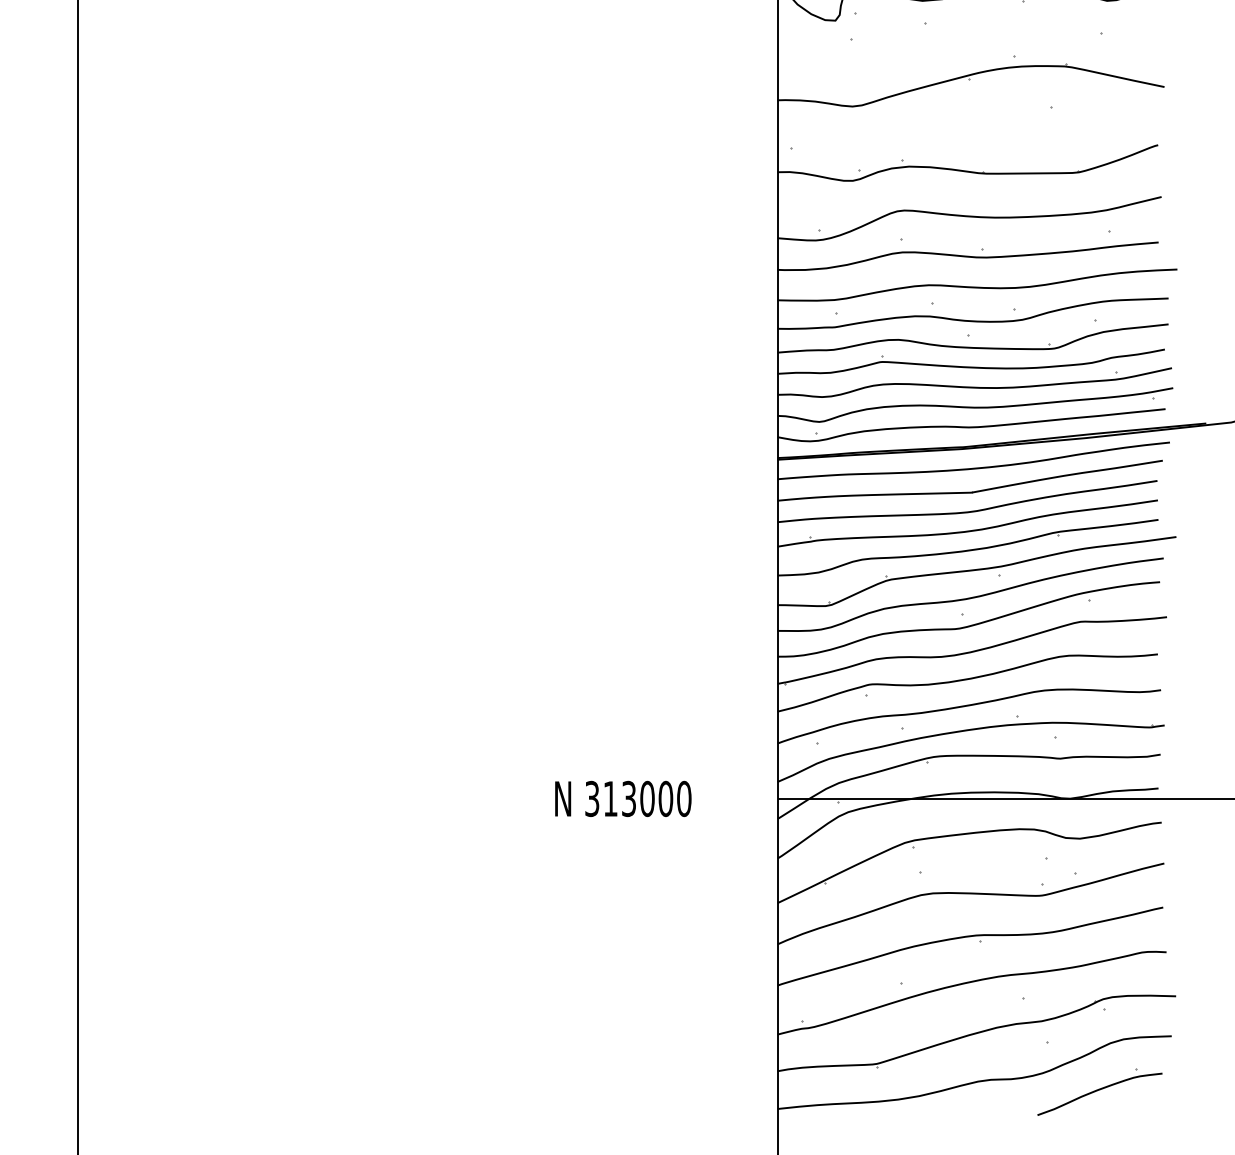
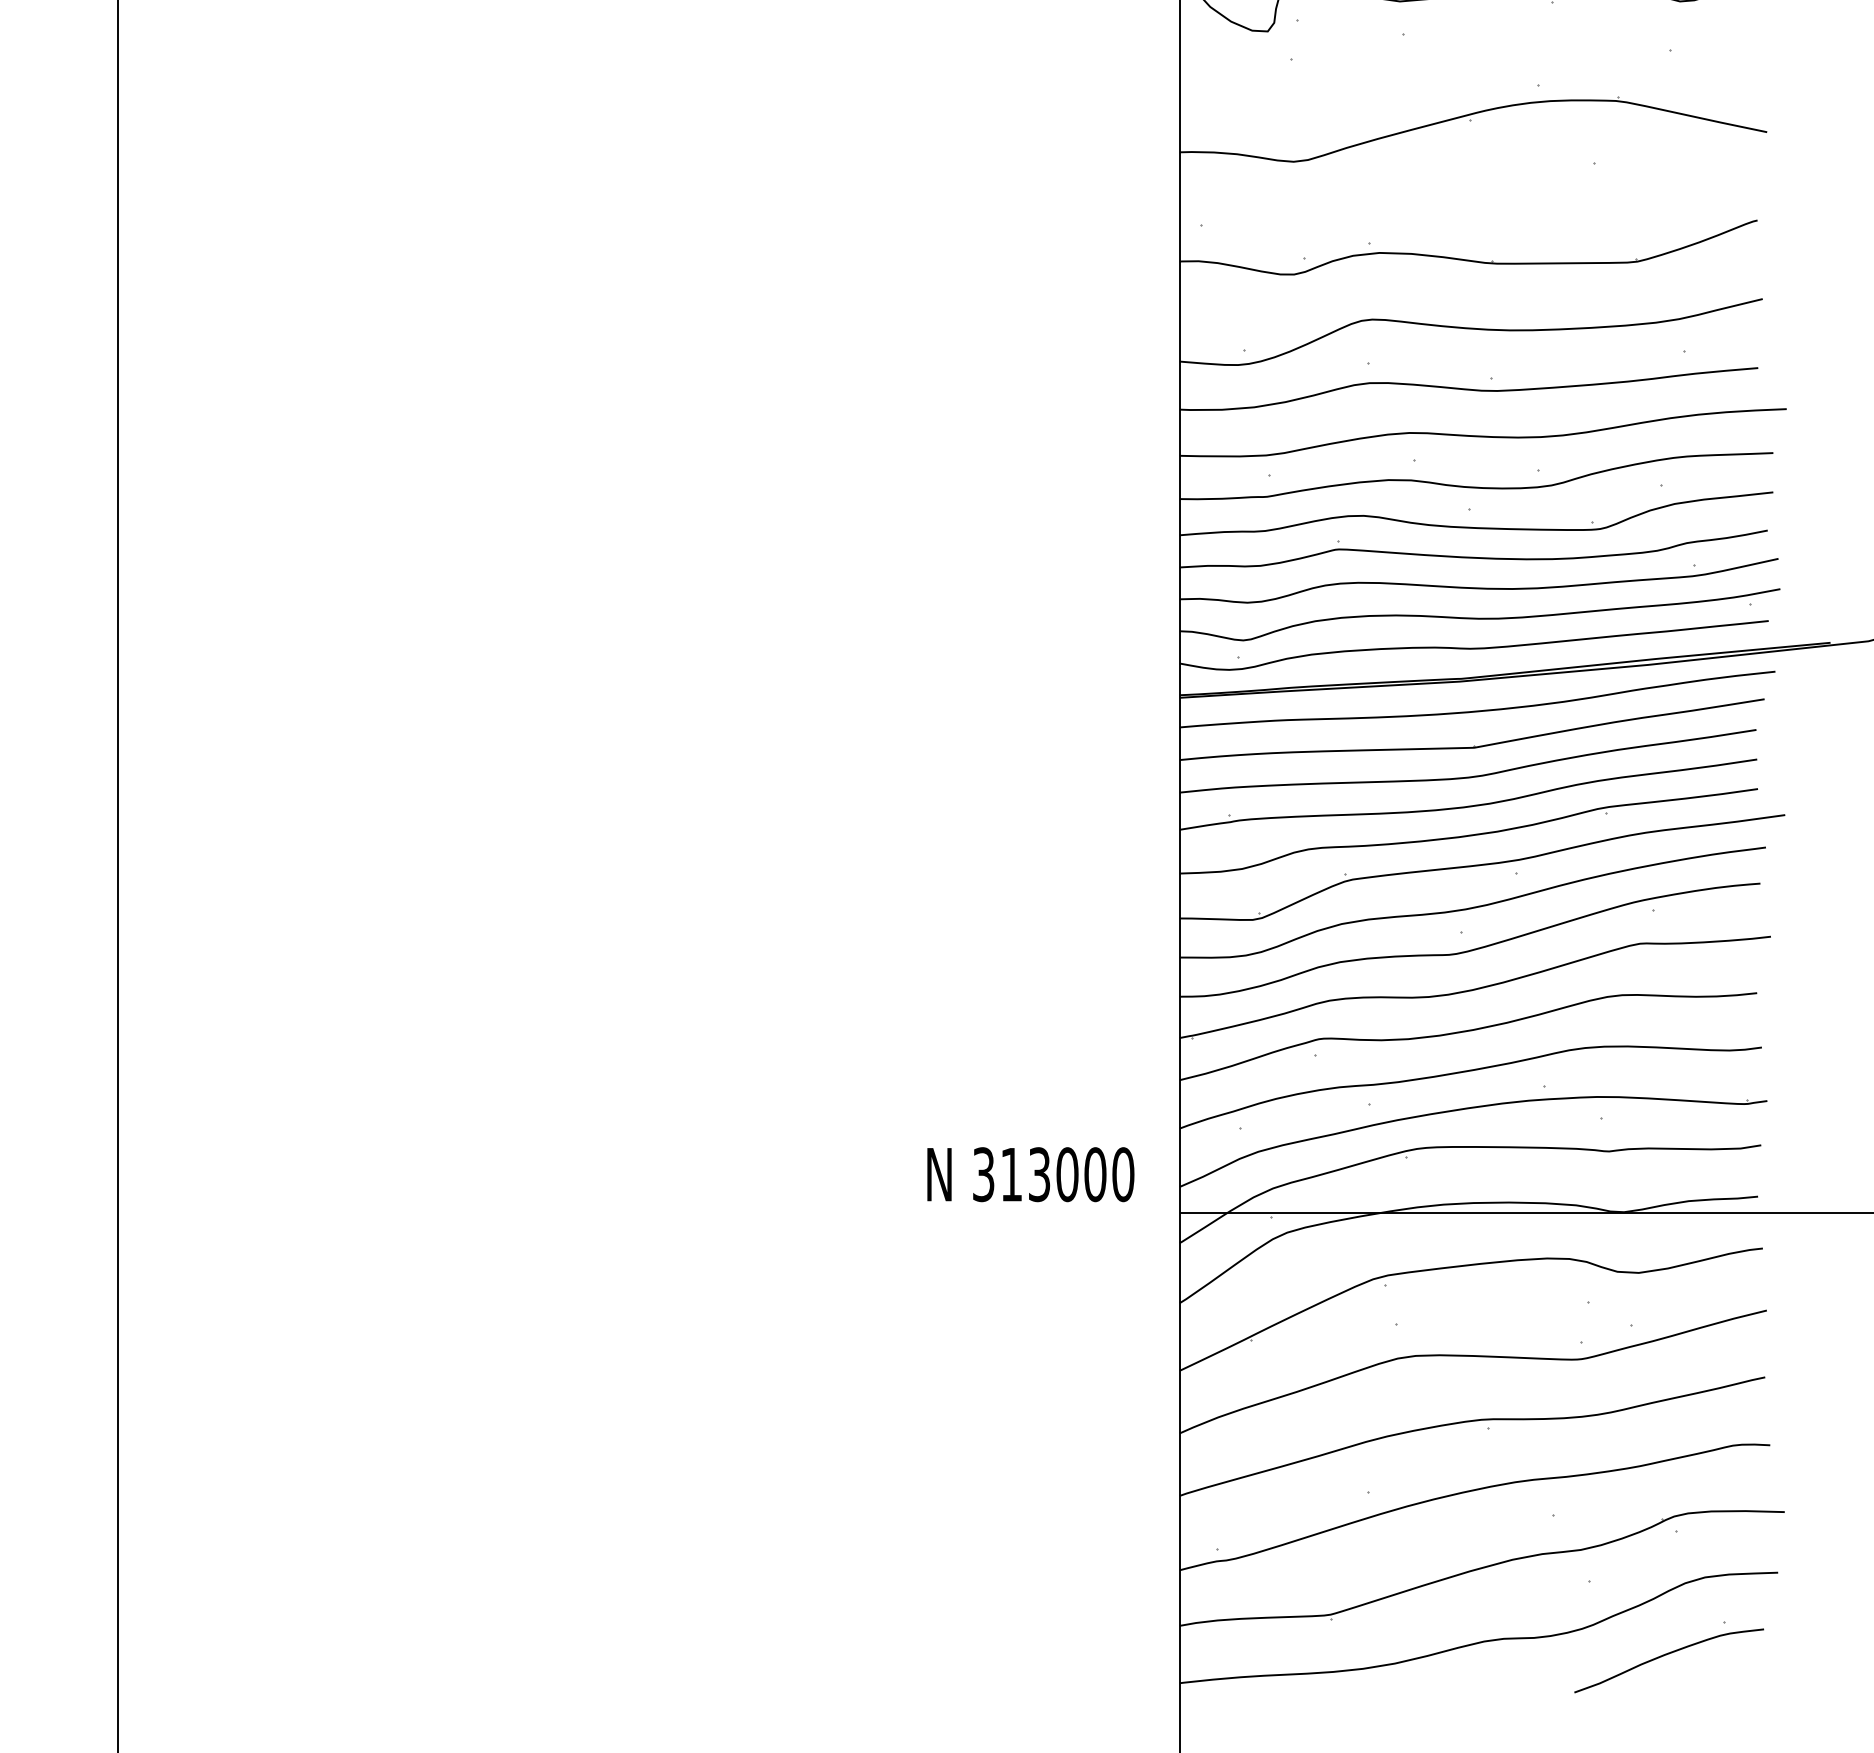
text: (623, 798) -> (1031, 1173), moved

